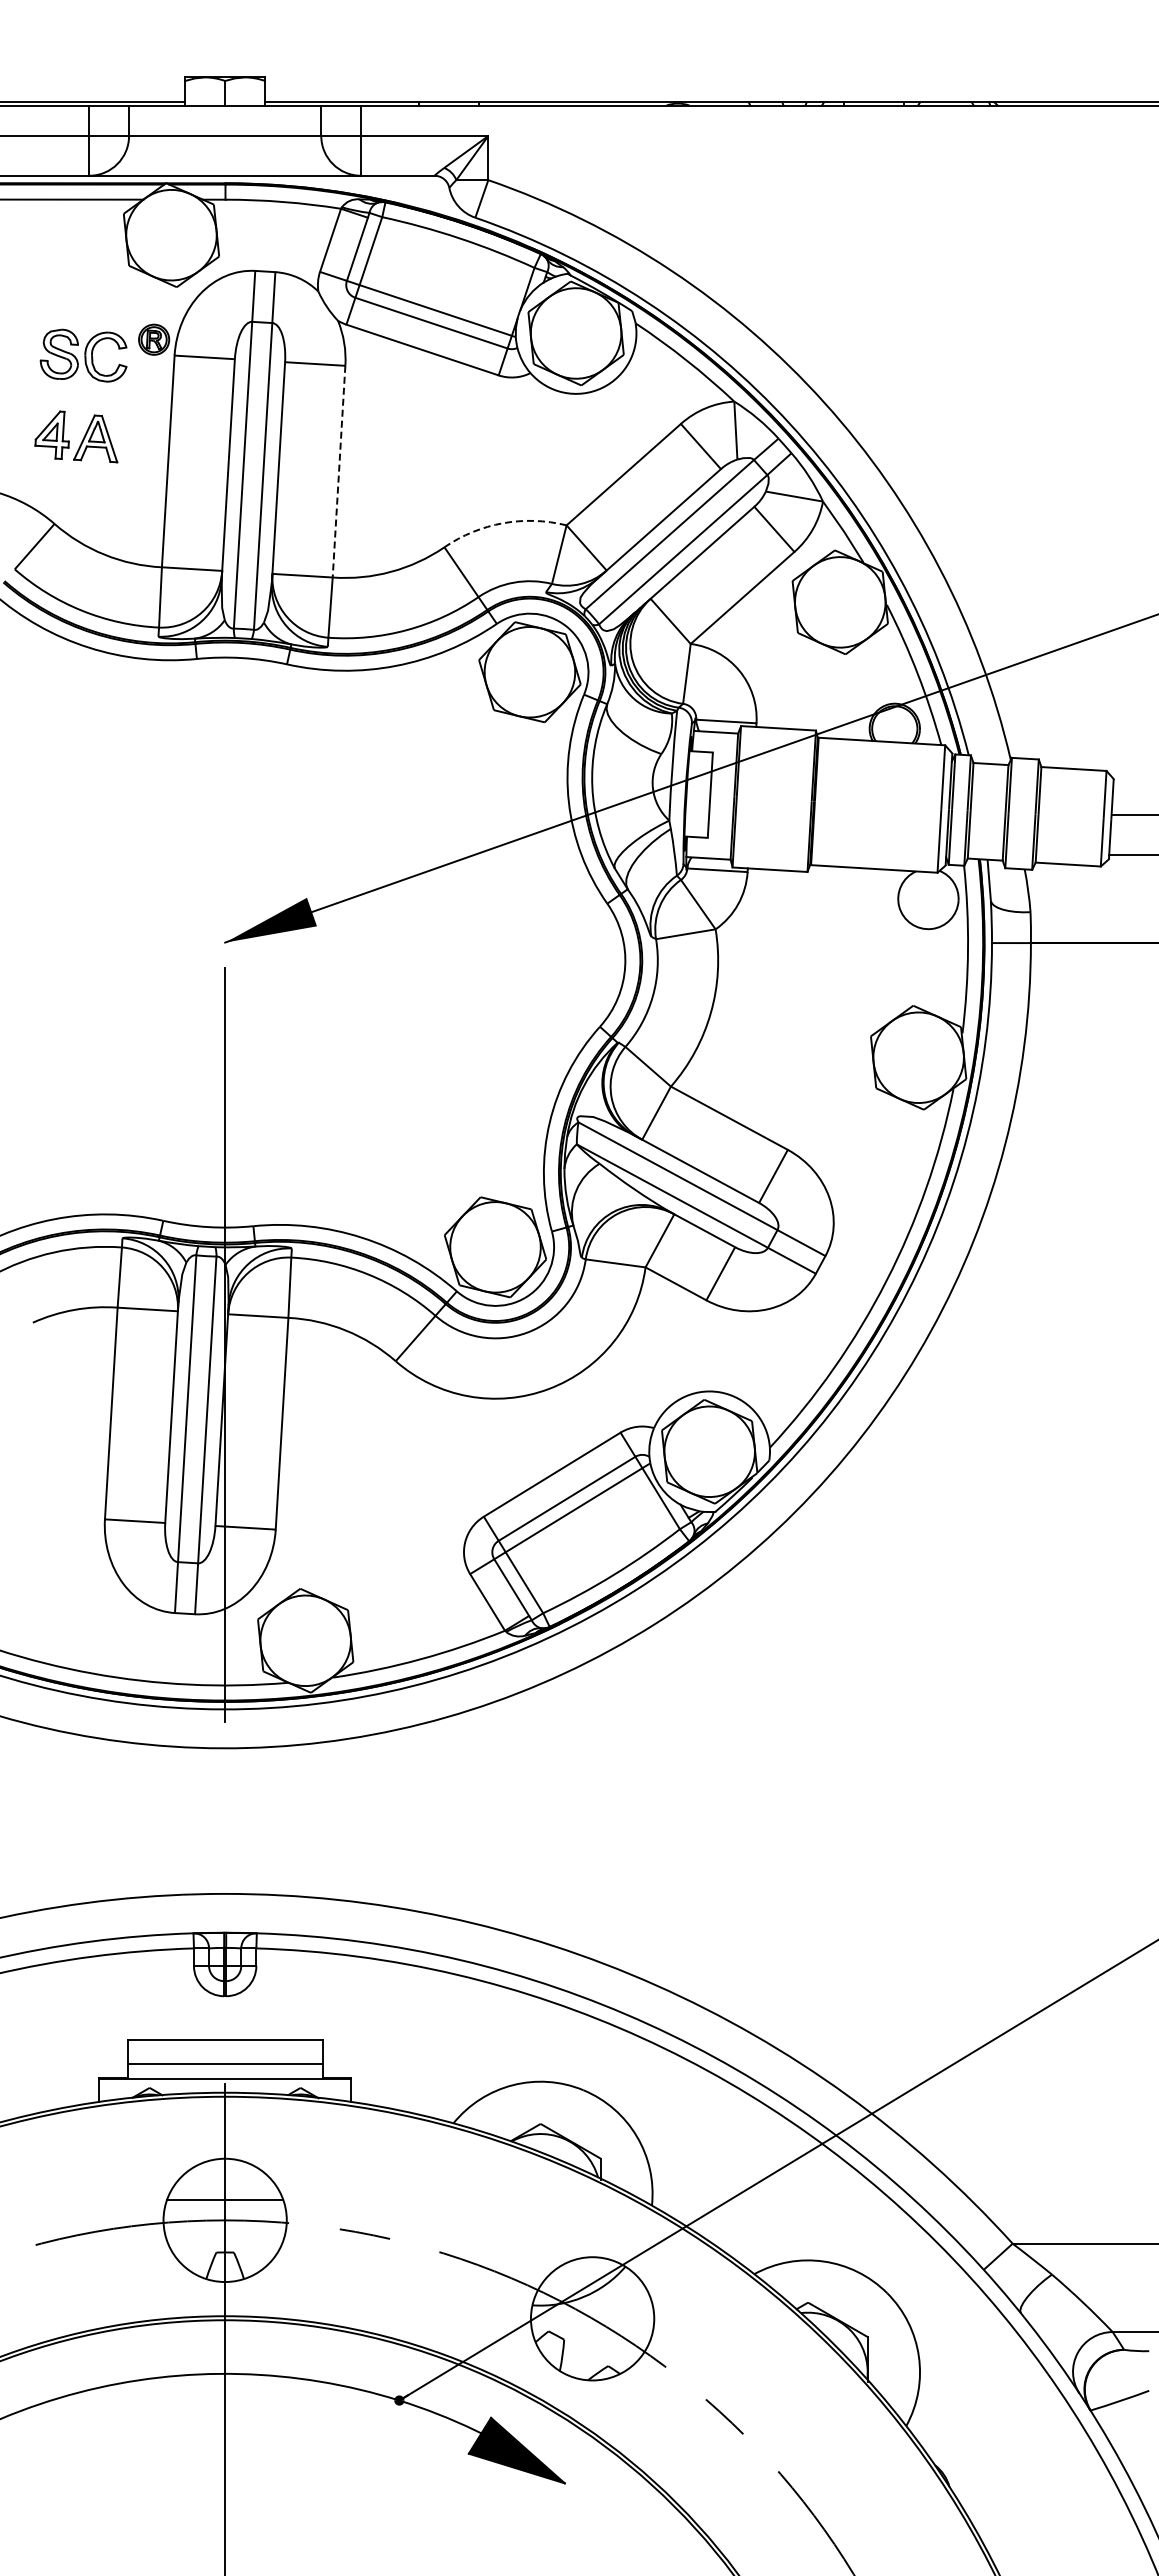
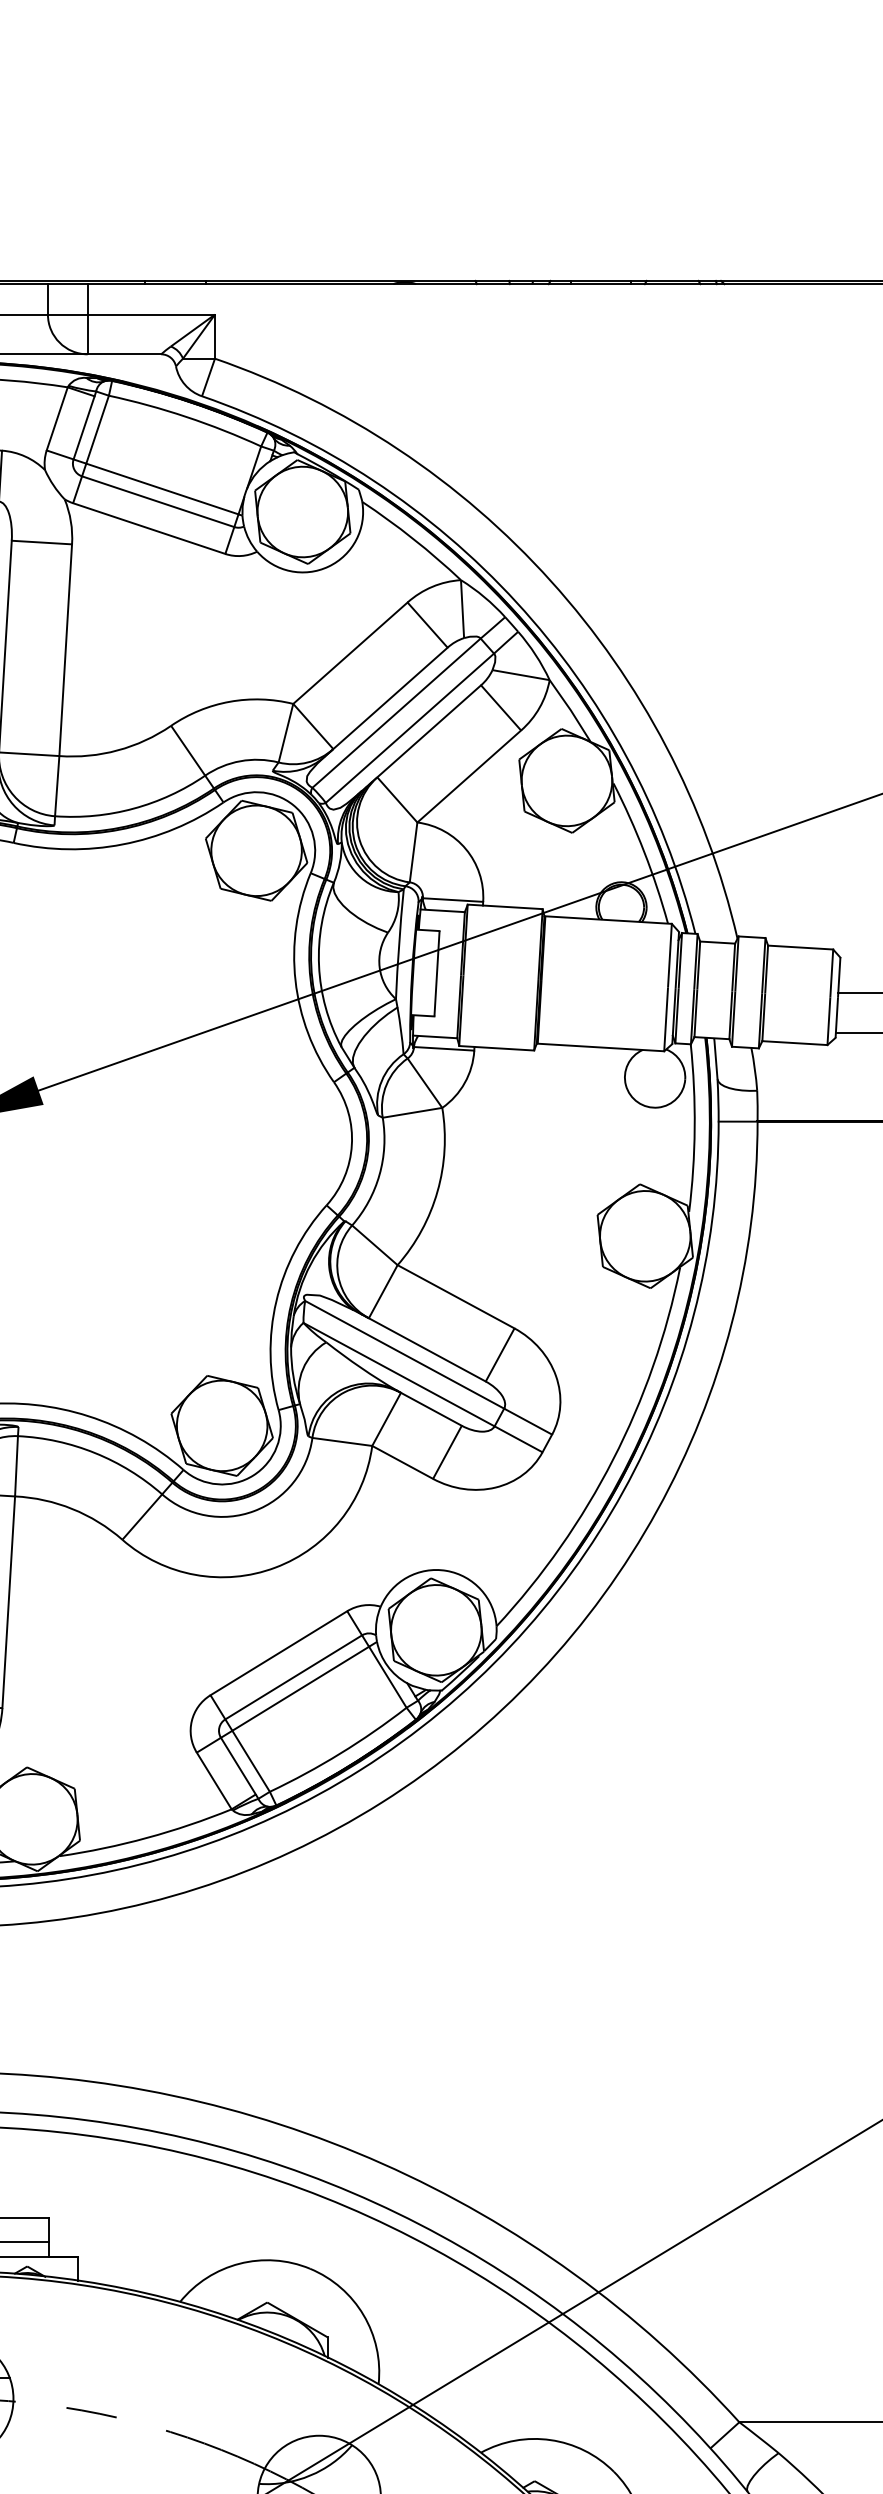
line: (339, 472) -> (66, 651), dashed -> solid
arc: (503, 523) -> (230, 702), dashed -> solid

